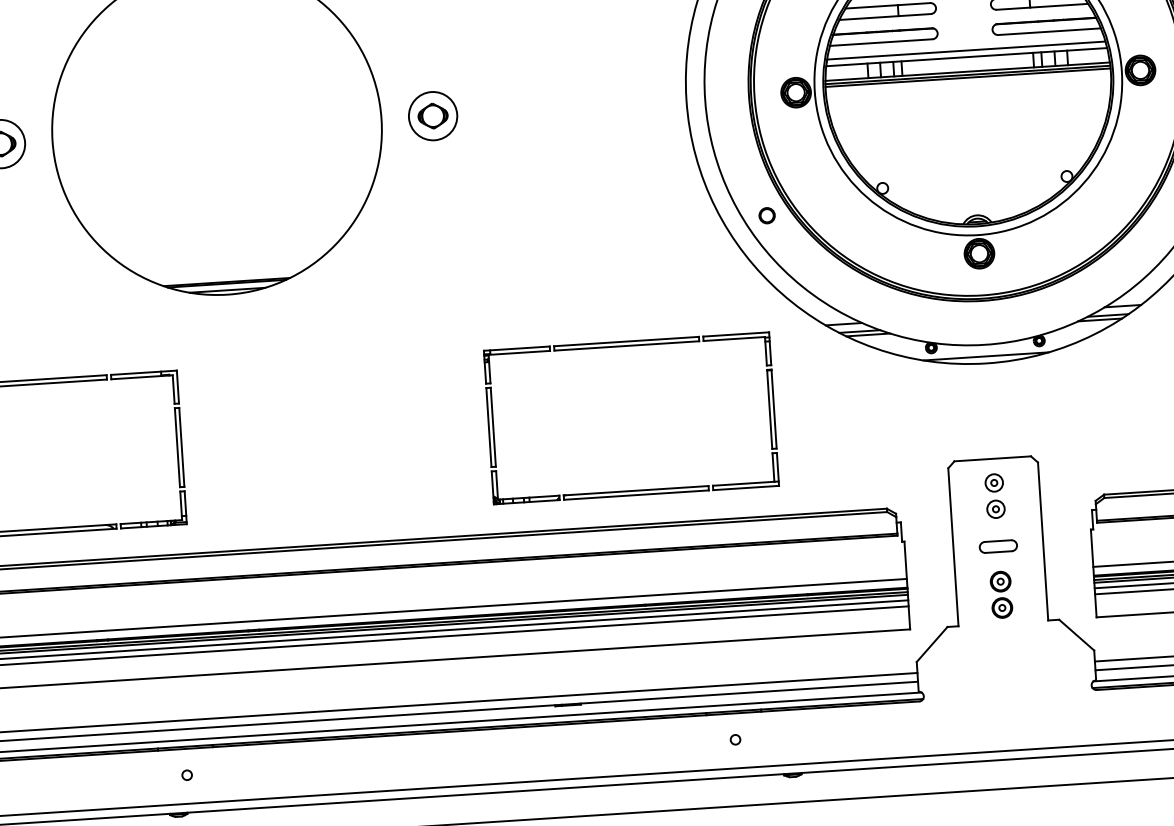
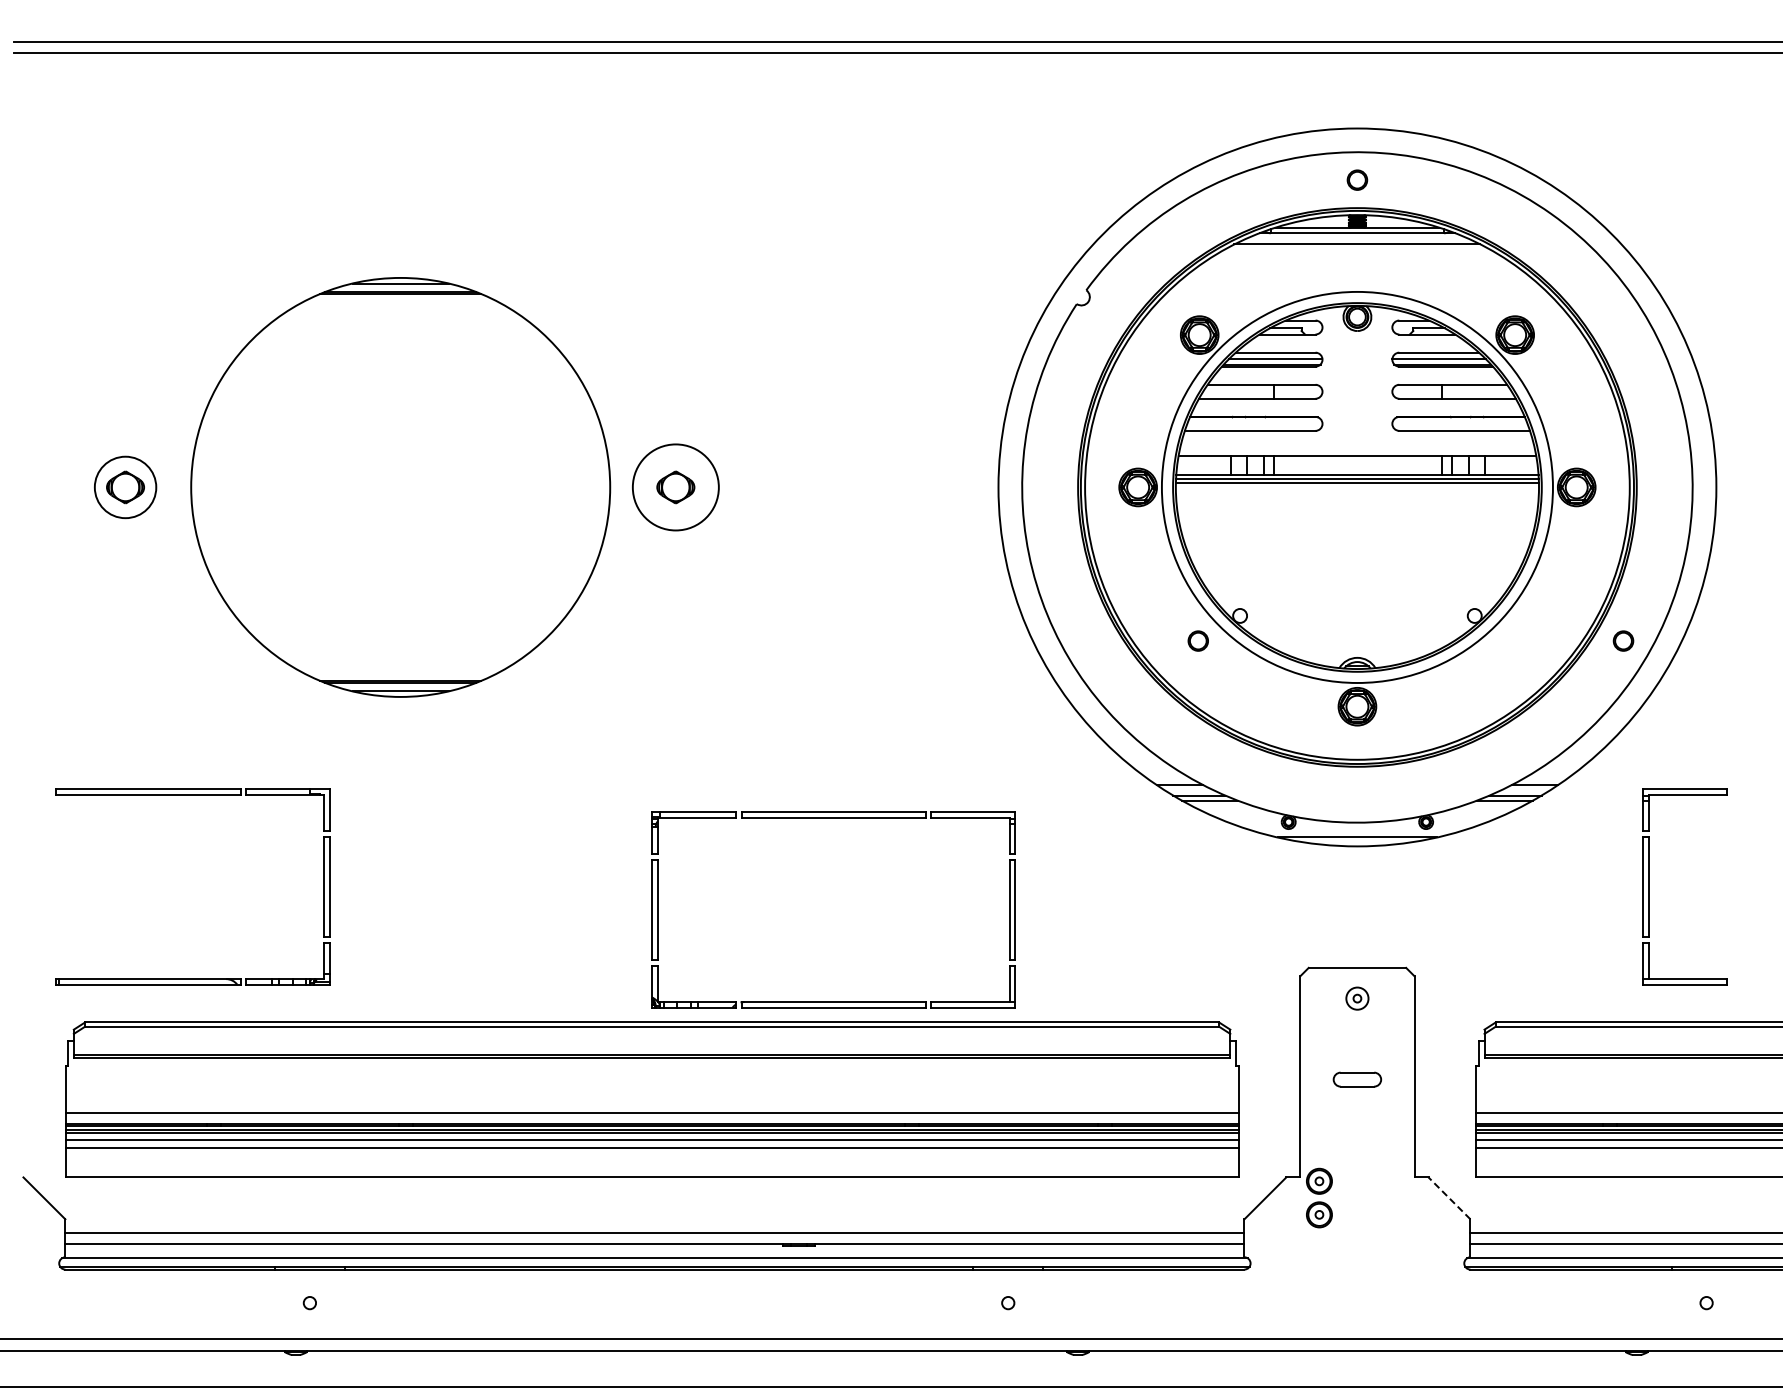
line: (966, 50) -> (1357, 447), removed
circle: (432, 116) -> (675, 487), size x1.4
circle: (766, 215) -> (1197, 640), moved
part: (626, 346) -> (833, 818), moved
part: (996, 509) -> (1357, 1032), removed
part: (1001, 594) -> (1319, 1197), moved
line: (1076, 635) -> (1449, 1198), solid -> dashed

